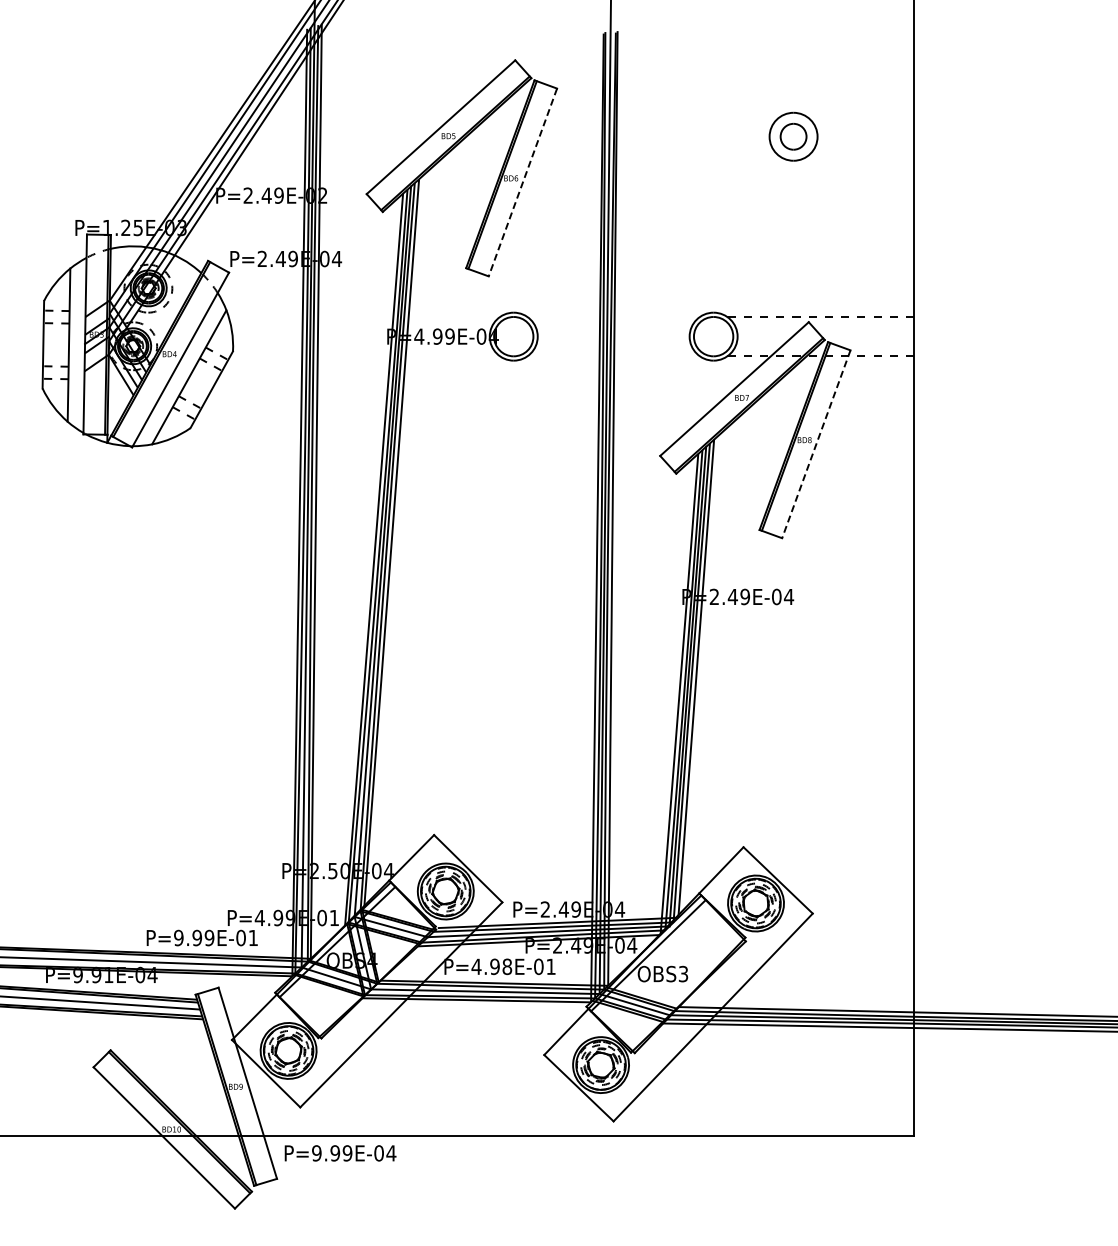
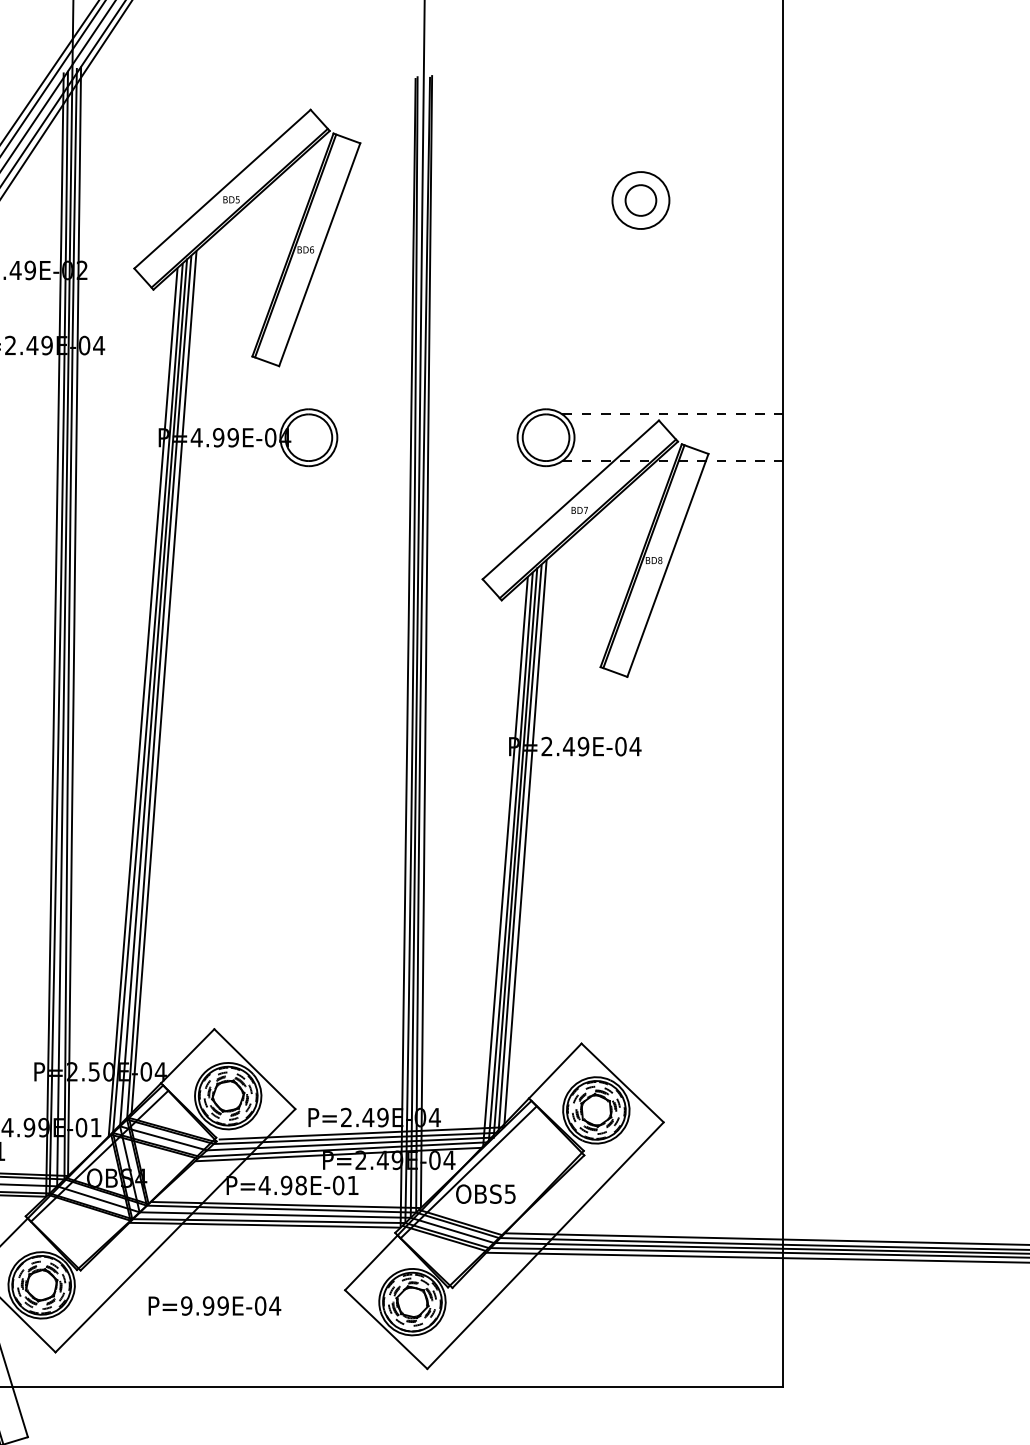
line: (522, 182) -> (319, 254), dashed -> solid
line: (816, 444) -> (668, 565), dashed -> solid
text: (683, 973) -> (510, 1193), OBS3 -> OBS5
text: (340, 1153) -> (214, 1306), moved

